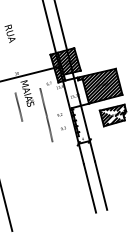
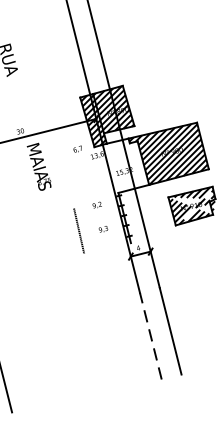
line: (43, 102) -> (67, 182), removed
line: (18, 106) -> (23, 189), removed
line: (90, 188) -> (151, 336), solid -> dashed

